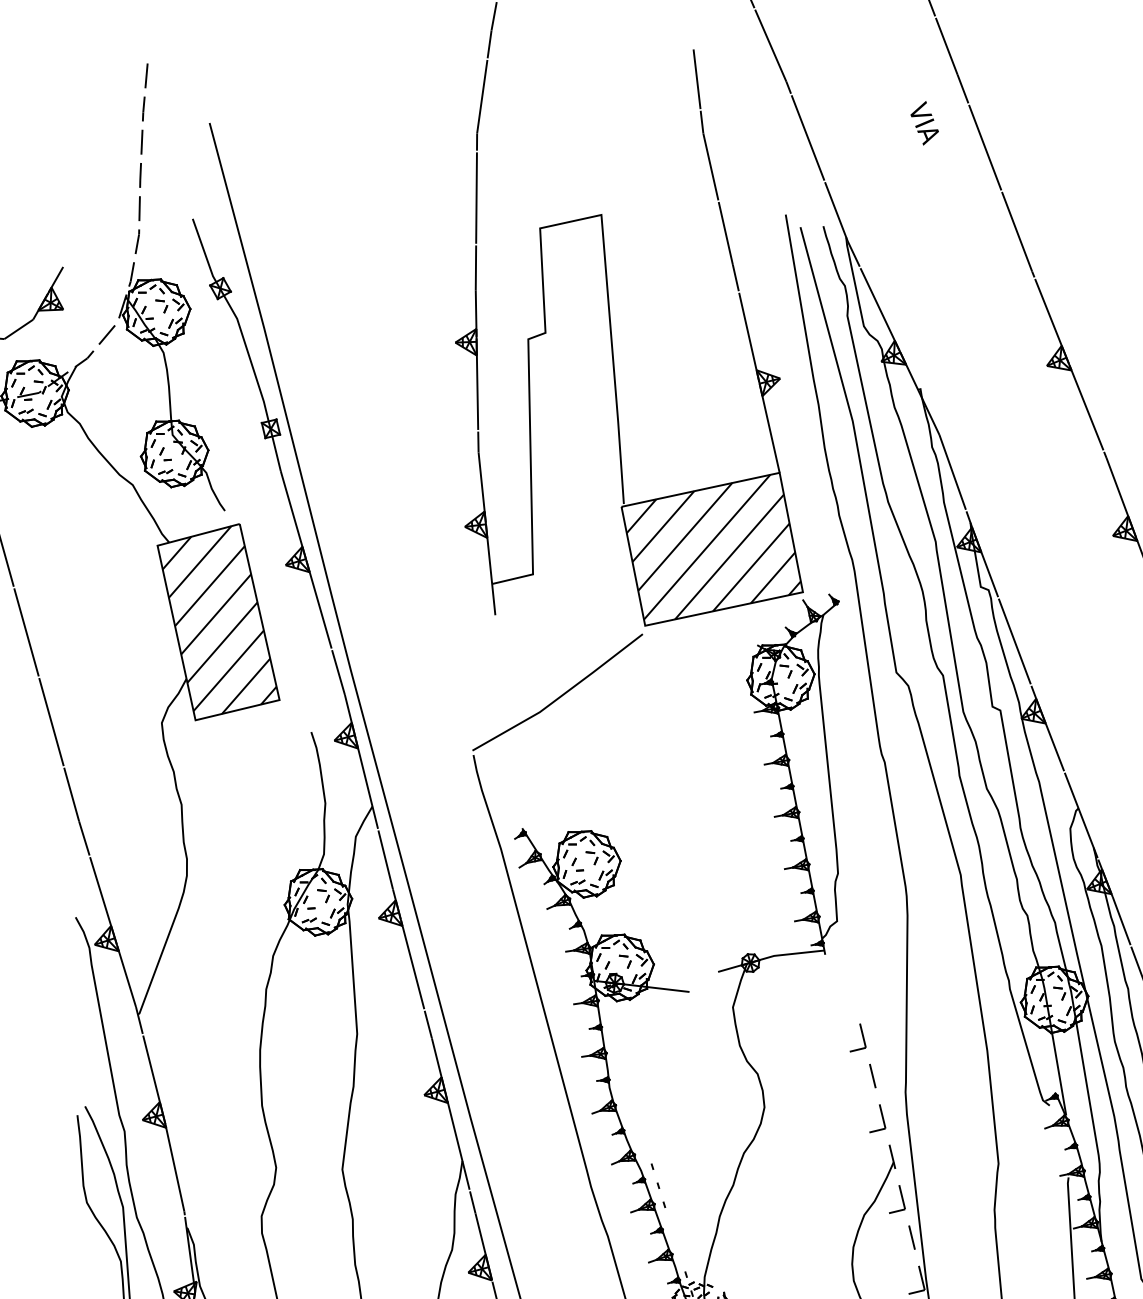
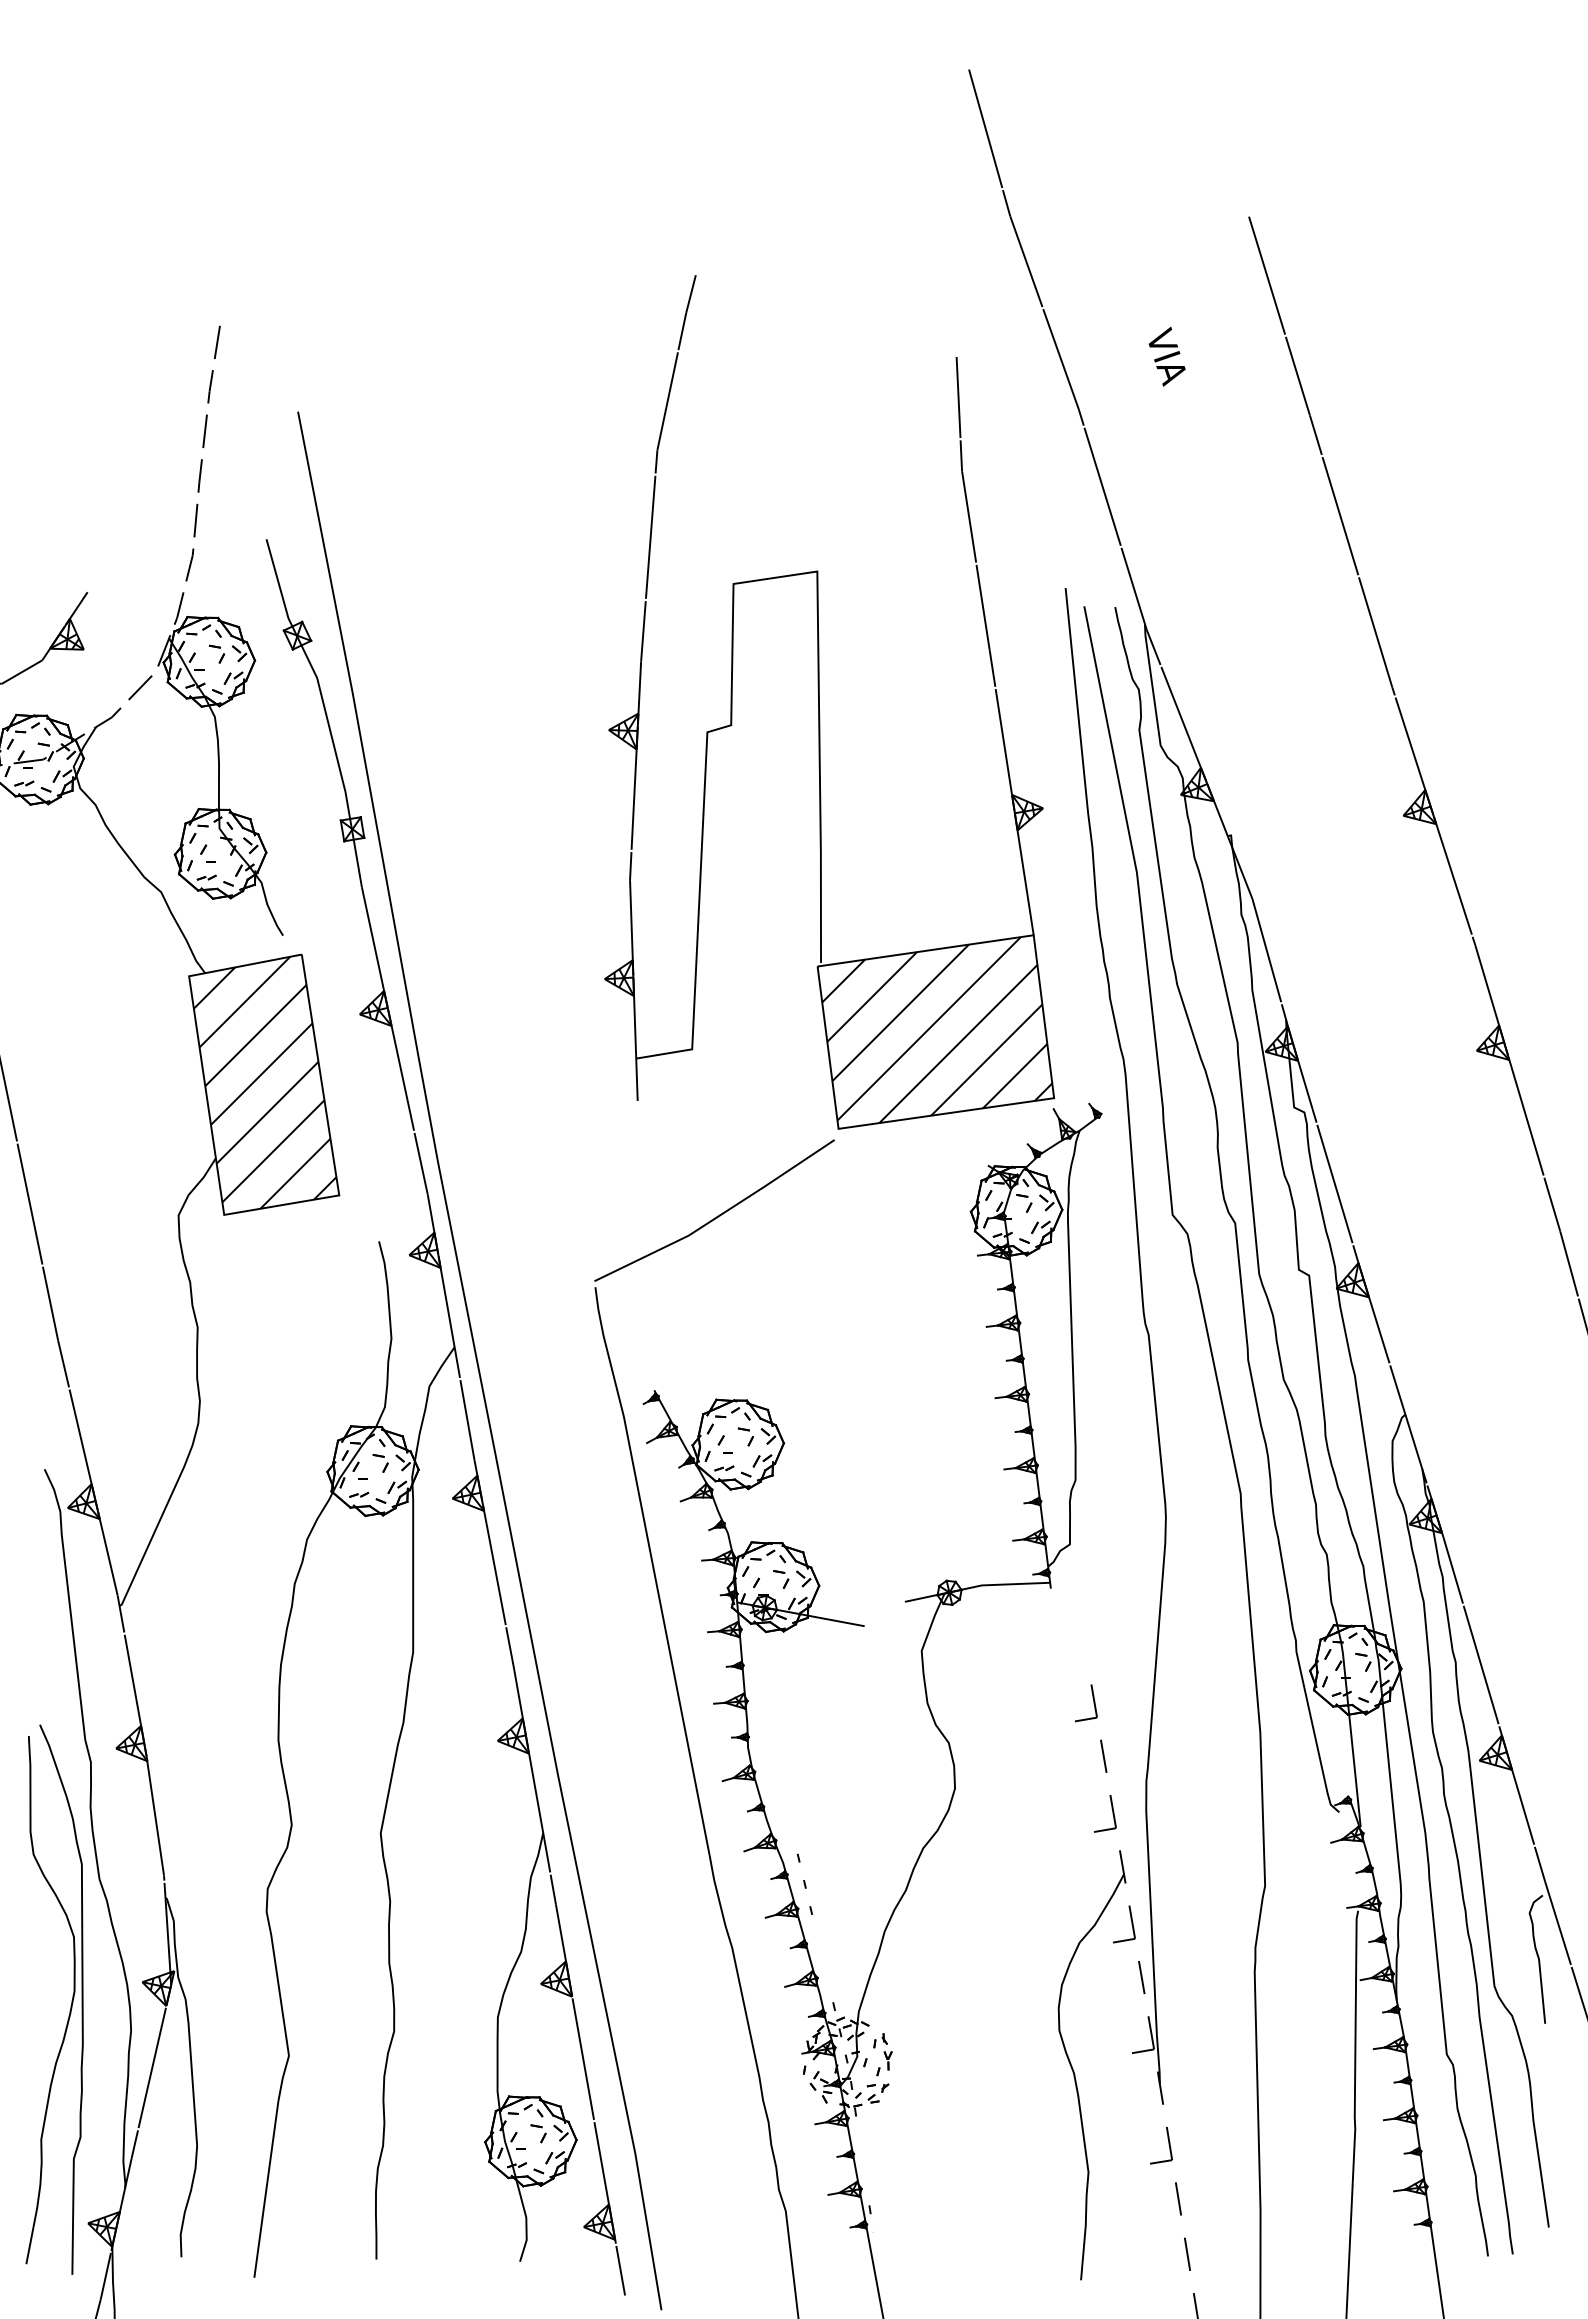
text: (924, 123) -> (1166, 356), moved

